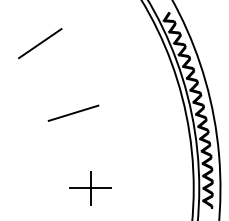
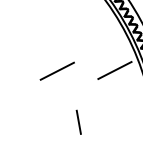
line: (40, 43) -> (25, 26), removed
line: (152, 125) -> (114, 69), added
line: (90, 188) -> (78, 122), removed

